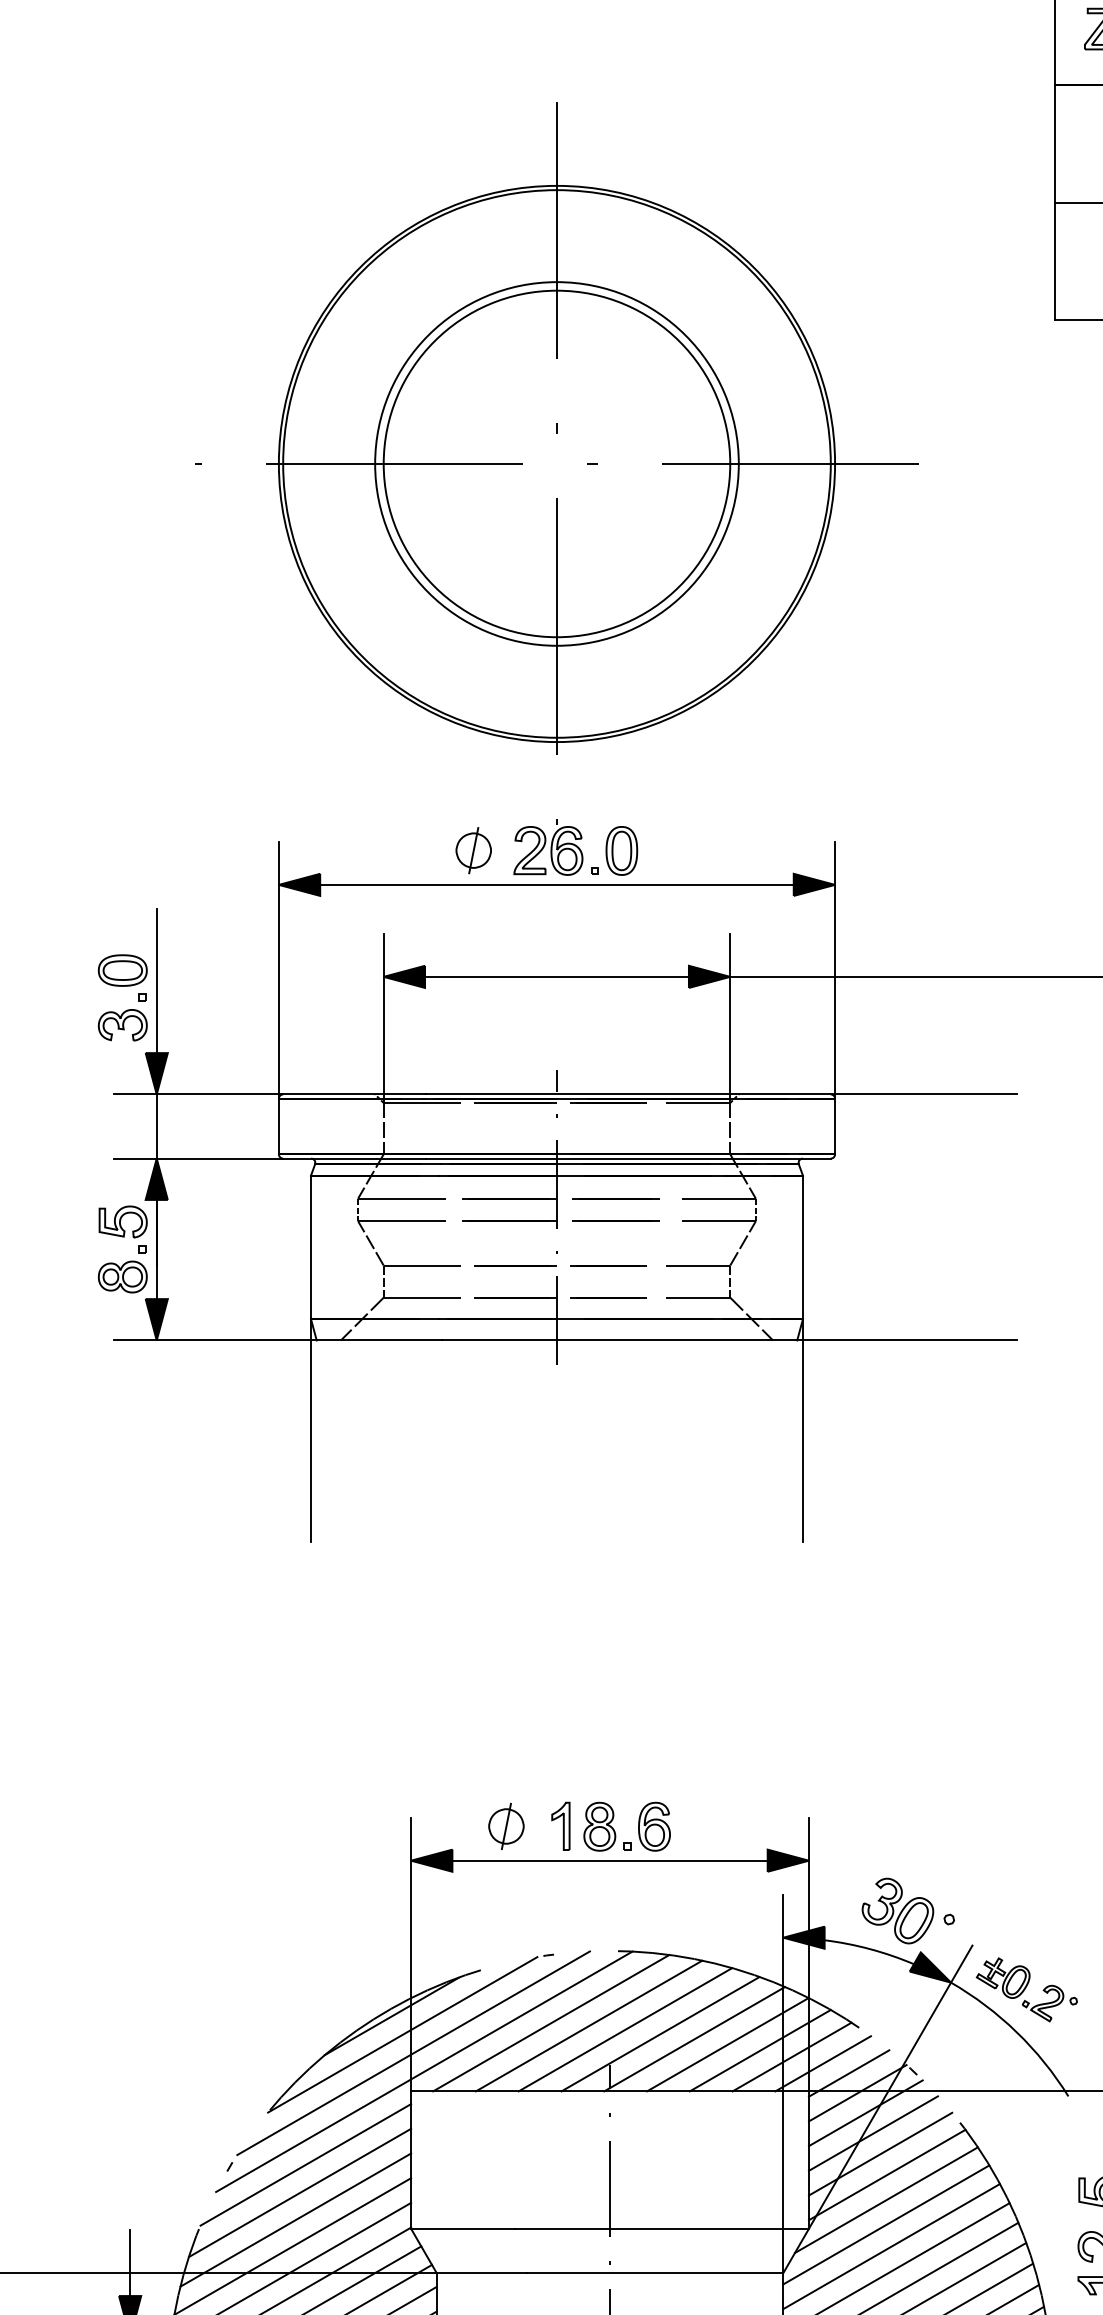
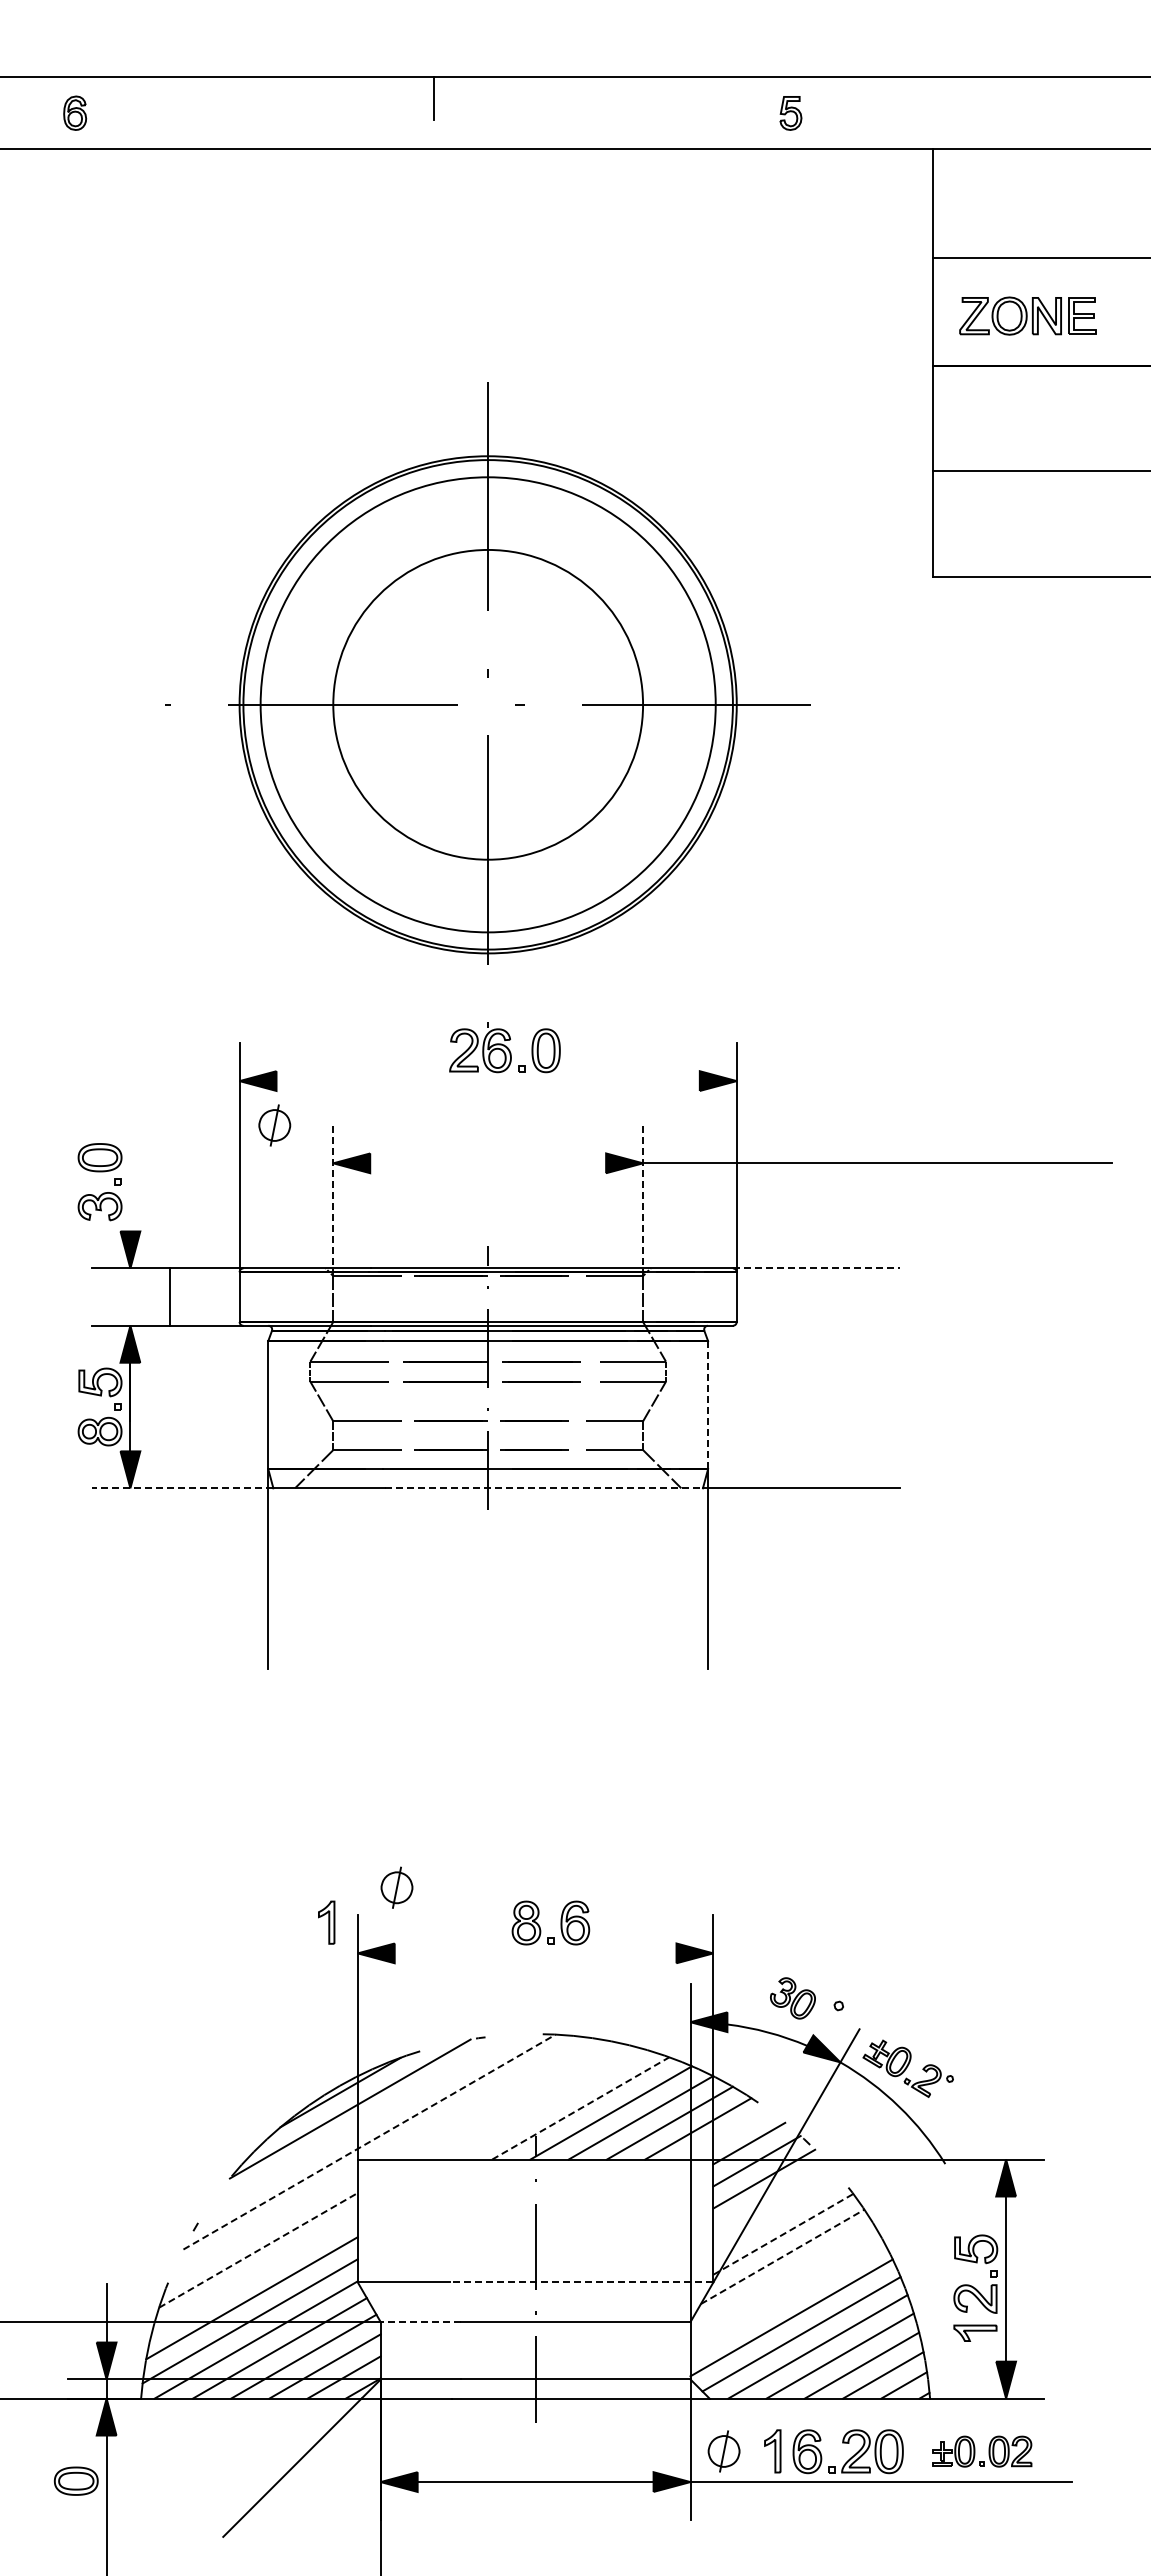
circle: (556, 463) -> (487, 704), size x1.4
part: (473, 850) -> (274, 1125), moved
line: (556, 885) -> (487, 1081), removed
line: (557, 977) -> (488, 1163), removed
line: (156, 980) -> (130, 1166), removed
line: (383, 1018) -> (333, 1200), solid -> dashed
line: (730, 1018) -> (643, 1200), solid -> dashed
line: (924, 1094) -> (816, 1268), solid -> dashed
line: (156, 1125) -> (170, 1296), moved
line: (803, 1247) -> (708, 1405), solid -> dashed
line: (215, 1340) -> (182, 1488), solid -> dashed
line: (619, 1340) -> (544, 1488), solid -> dashed
part: (505, 1826) -> (396, 1887), moved
part: (560, 1826) -> (326, 1922), moved
line: (609, 1860) -> (535, 1953), removed
part: (897, 1911) -> (792, 1998), size x0.7
line: (550, 2023) -> (482, 2098), removed
line: (588, 2025) -> (516, 2100), removed
line: (624, 2029) -> (548, 2104), removed
line: (661, 2034) -> (581, 2108), solid -> dashed
line: (413, 2053) -> (359, 2125), removed
line: (822, 2063) -> (725, 2134), removed
line: (424, 2072) -> (369, 2142), solid -> dashed
line: (872, 2133) -> (770, 2197), removed
line: (880, 2153) -> (777, 2215), removed
line: (305, 2164) -> (263, 2224), removed
line: (887, 2175) -> (783, 2234), solid -> dashed
line: (300, 2193) -> (258, 2250), solid -> dashed
line: (887, 2199) -> (783, 2256), solid -> dashed
line: (295, 2219) -> (254, 2274), removed
line: (886, 2224) -> (782, 2278), removed
line: (661, 2228) -> (581, 2282), solid -> dashed
line: (891, 2246) -> (787, 2298), removed
line: (481, 2273) -> (420, 2322), solid -> dashed

